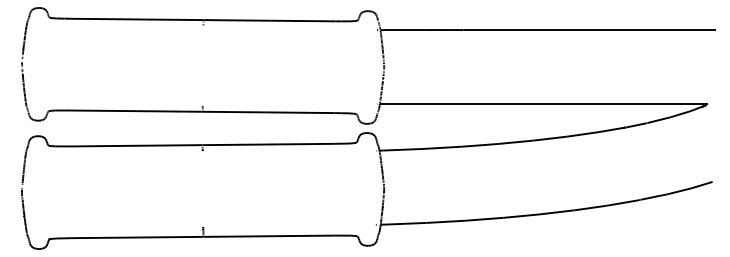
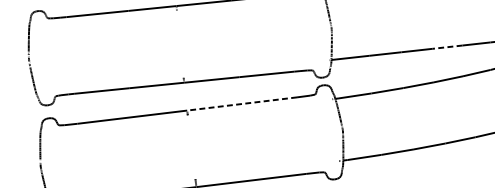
line: (518, 104) -> (447, 47), solid -> dashed
line: (268, 144) -> (242, 103), solid -> dashed

